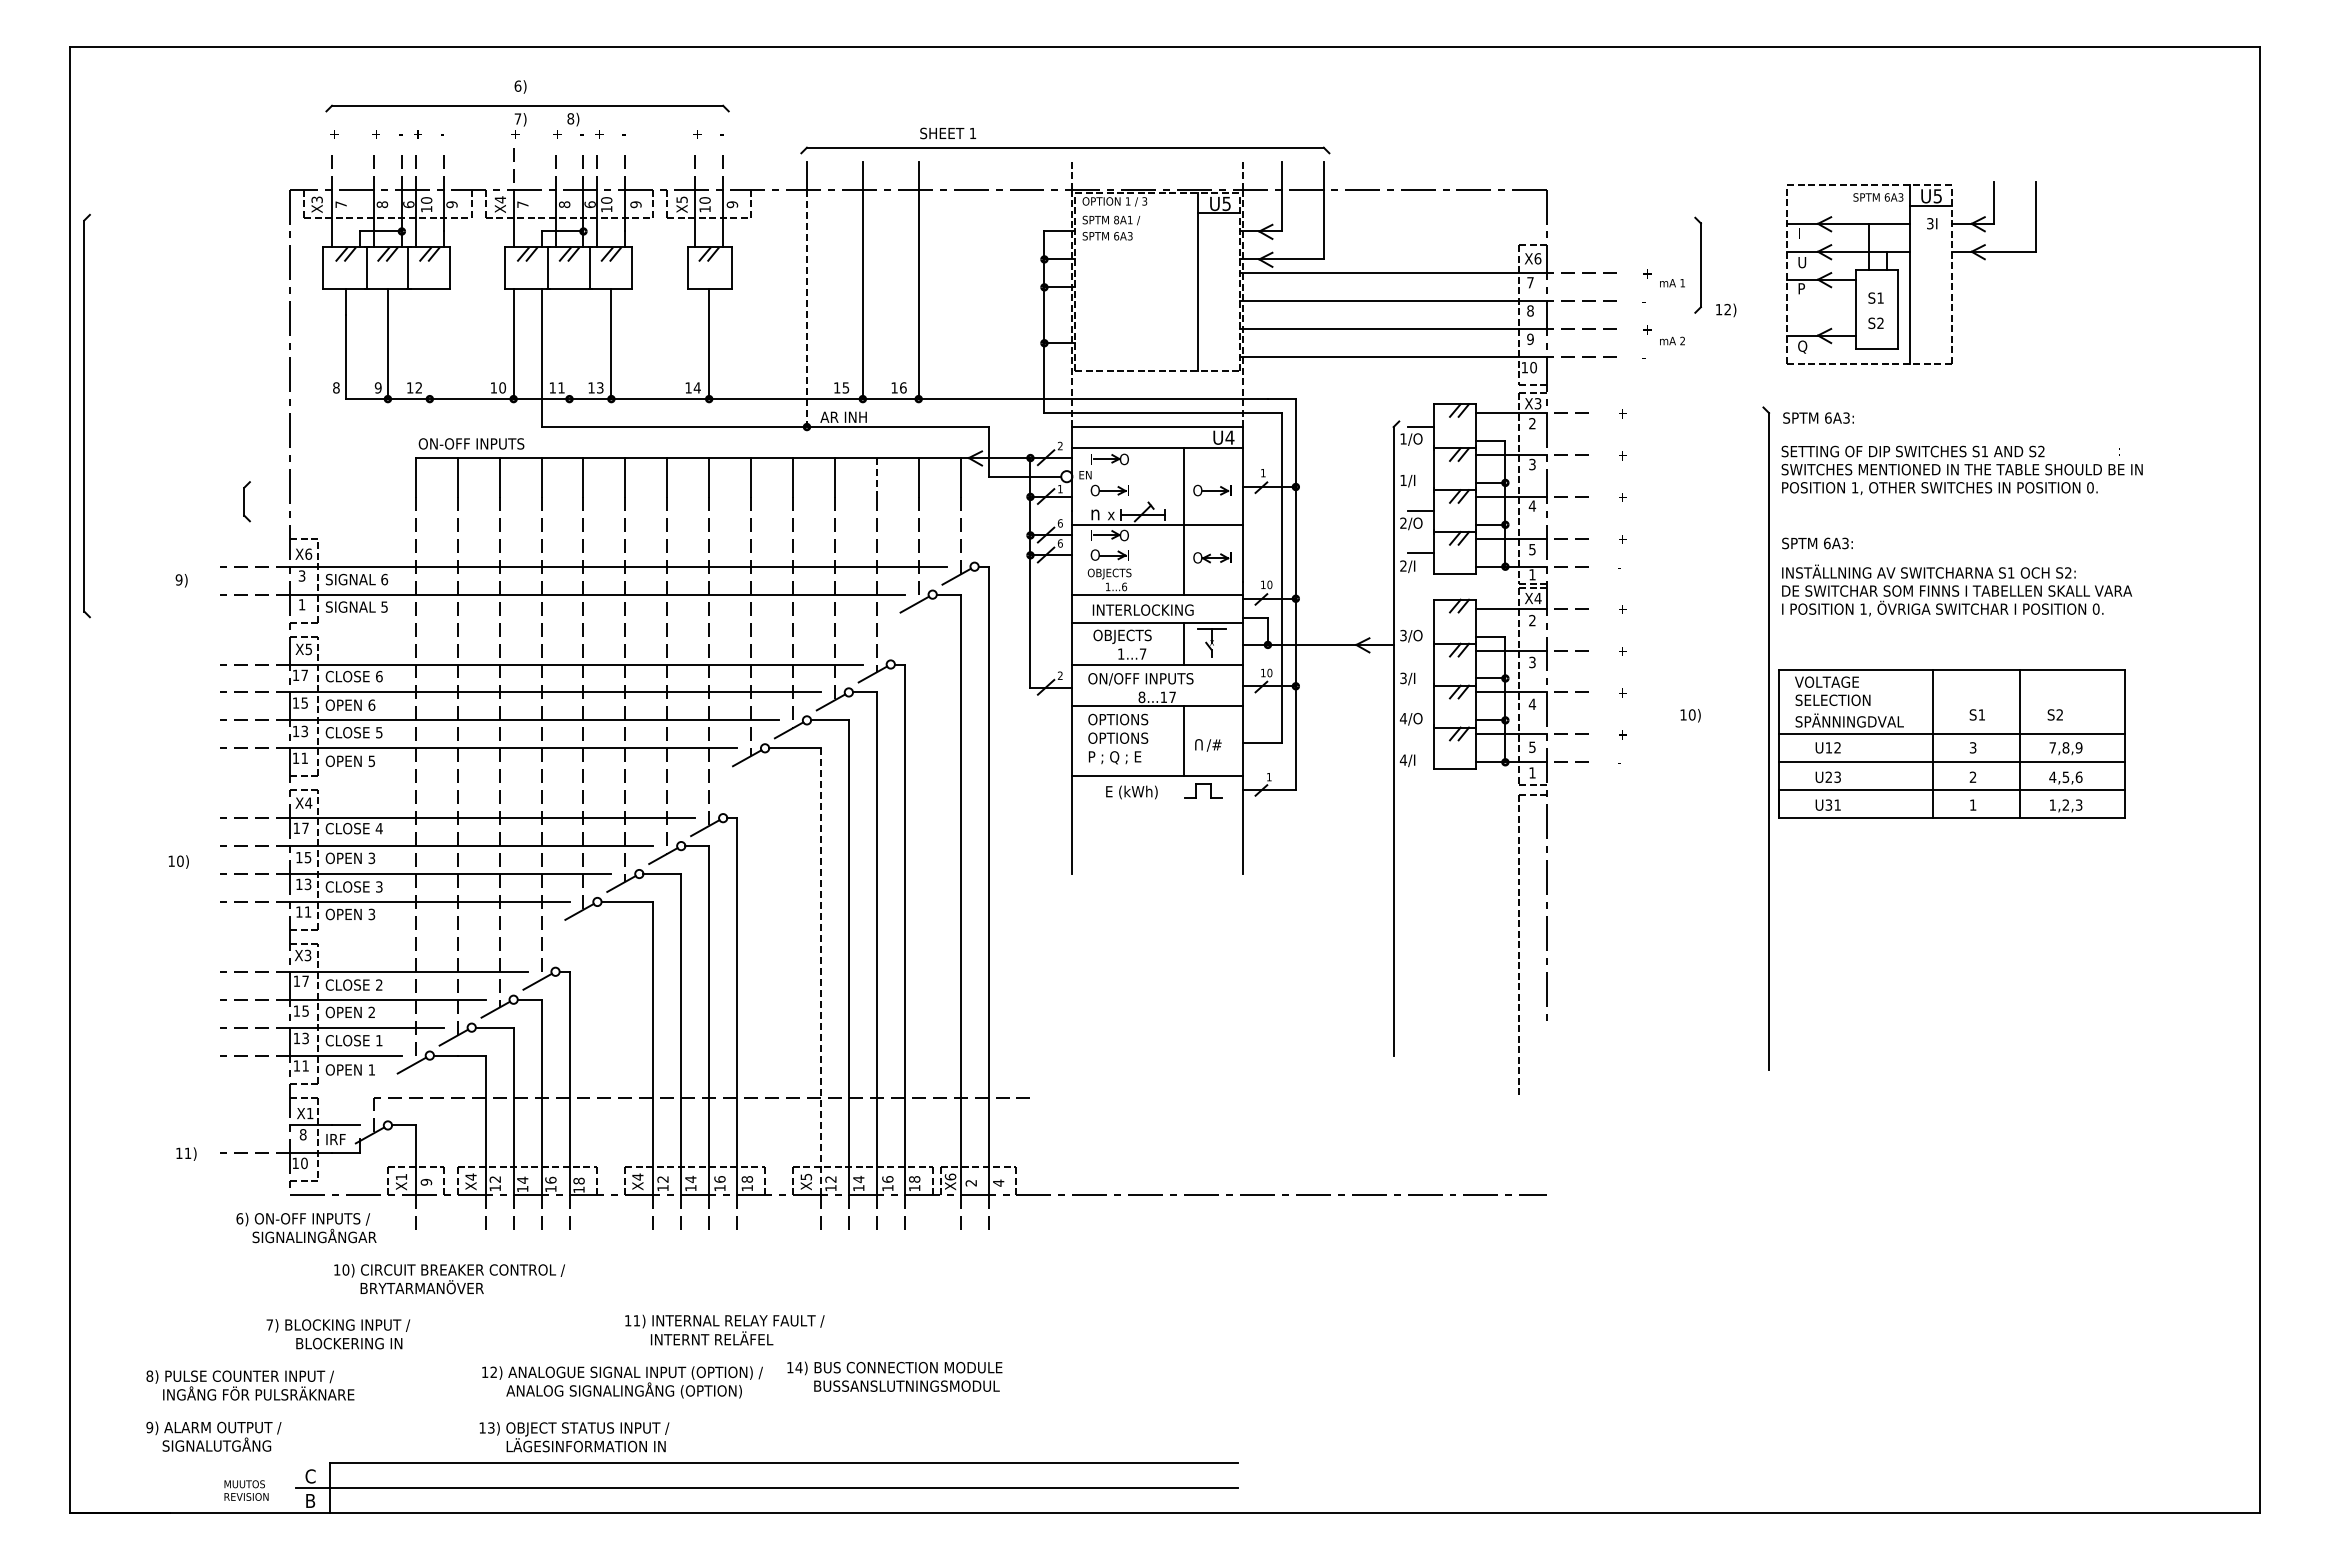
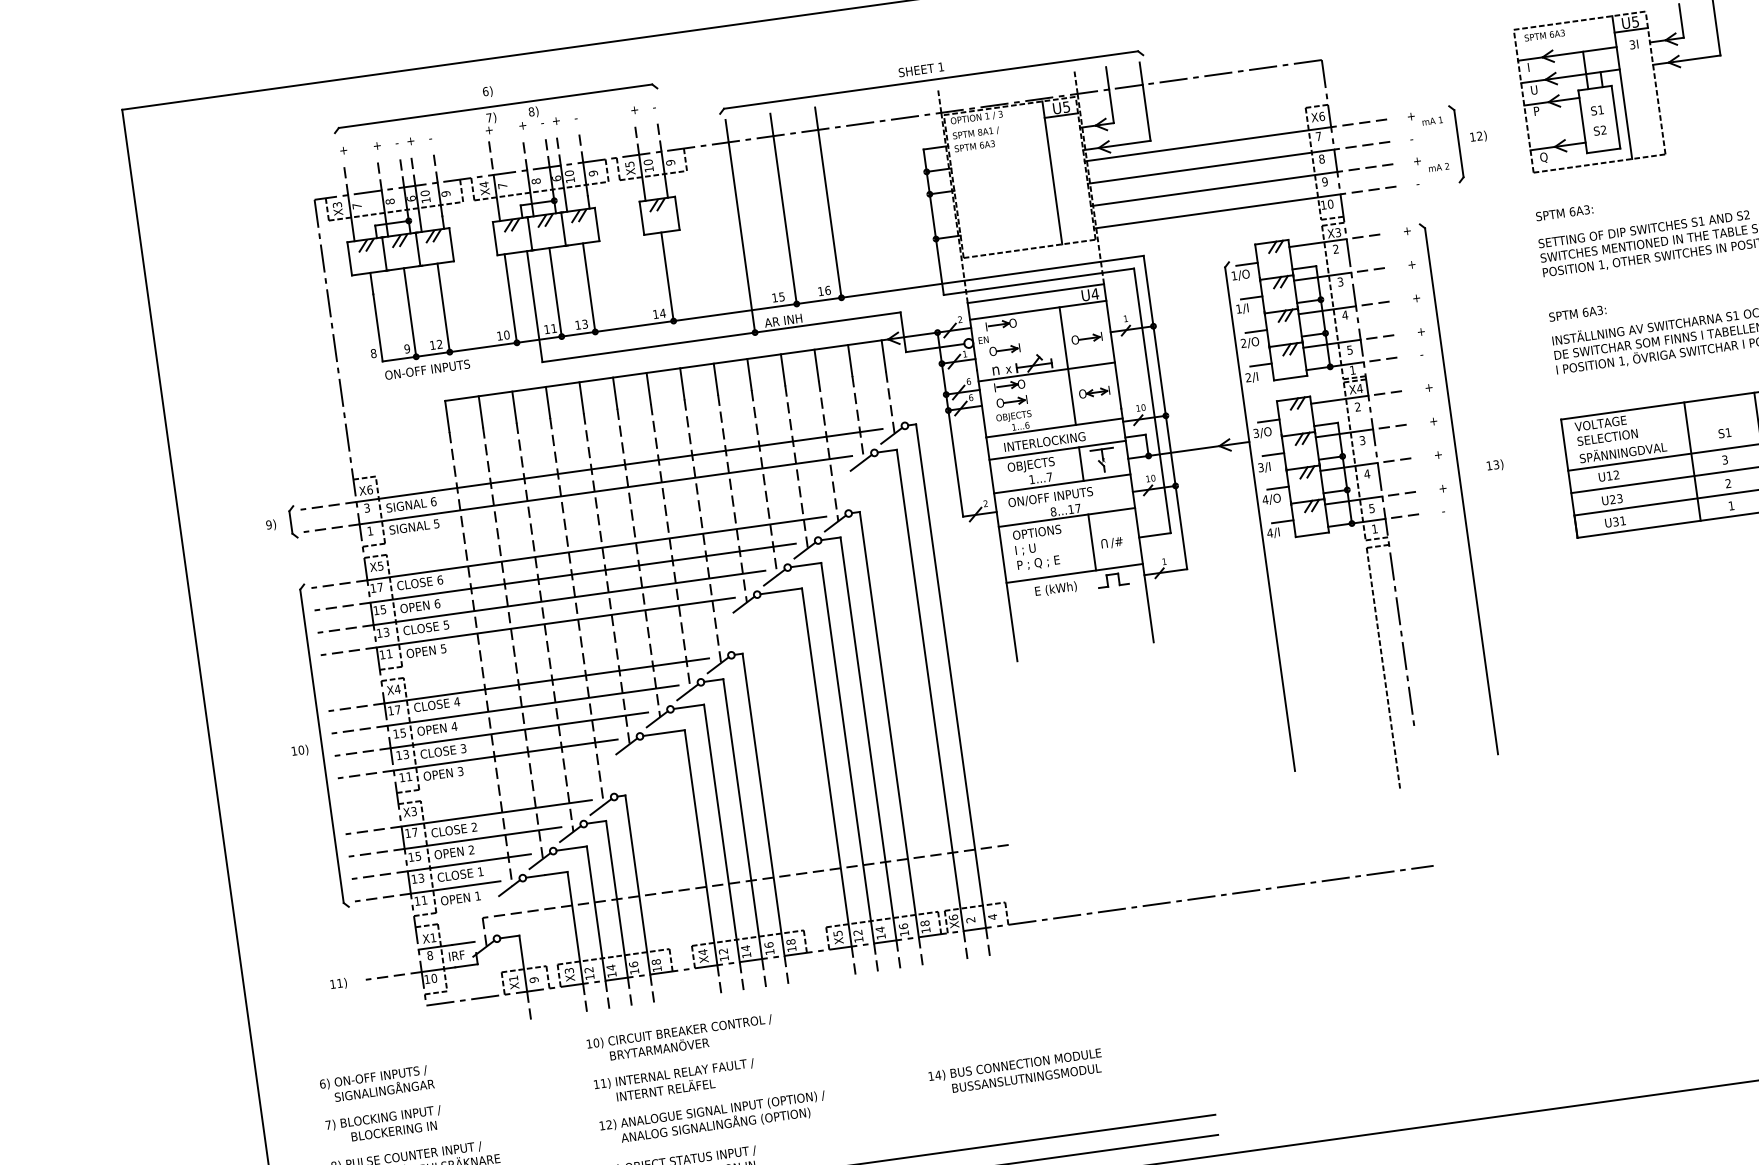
text: (948, 133) -> (921, 69), moved
text: (1878, 197) -> (1544, 35), moved
part: (1697, 264) -> (1456, 143), moved
line: (806, 308) -> (741, 237), dashed -> solid
line: (429, 343) -> (443, 307), added
line: (569, 343) -> (555, 292), added
part: (86, 415) -> (323, 745), moved
text: (471, 443) -> (427, 369), moved
line: (1420, 468) -> (1251, 297), added
line: (876, 477) -> (816, 365), dashed -> solid
part: (246, 501) -> (292, 522), moved
line: (1420, 622) -> (1268, 420), added
line: (1420, 664) -> (1273, 454), added
line: (1420, 706) -> (1277, 488), added
text: (1691, 714) -> (1495, 464), 10) -> 13)
text: (1118, 738) -> (1039, 547), OPTIONS -> I ; U
part: (1766, 738) -> (1459, 489), moved
line: (1420, 748) -> (1282, 521), added
text: (371, 858) -> (454, 726), 3 -> 4
line: (820, 971) -> (826, 767), dashed -> solid
text: (470, 1176) -> (568, 970), X4 -> X3
text: (306, 1227) -> (377, 1083), moved
text: (449, 1279) -> (680, 1039), moved
text: (724, 1329) -> (674, 1080), moved
text: (338, 1334) -> (384, 1125), moved
text: (894, 1376) -> (1015, 1071), moved

